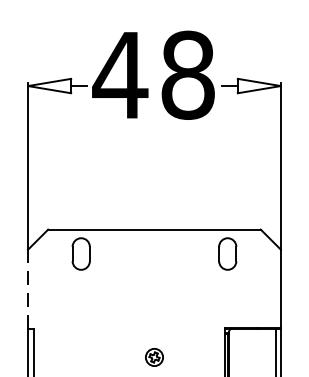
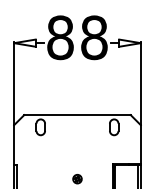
text: (120, 74) -> (60, 37), 48 -> 88
line: (28, 288) -> (14, 144), dashed -> solid

